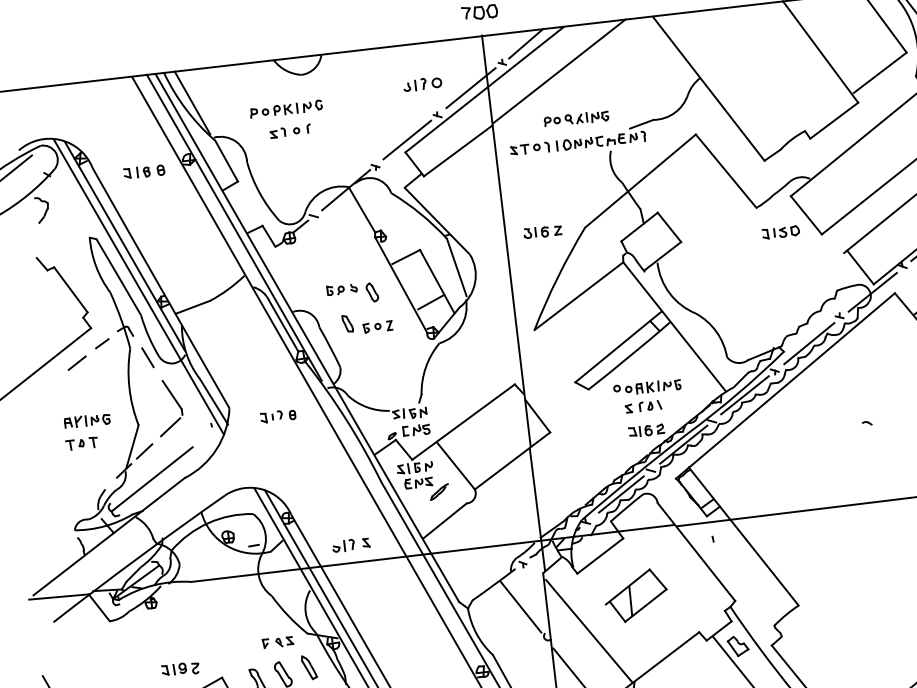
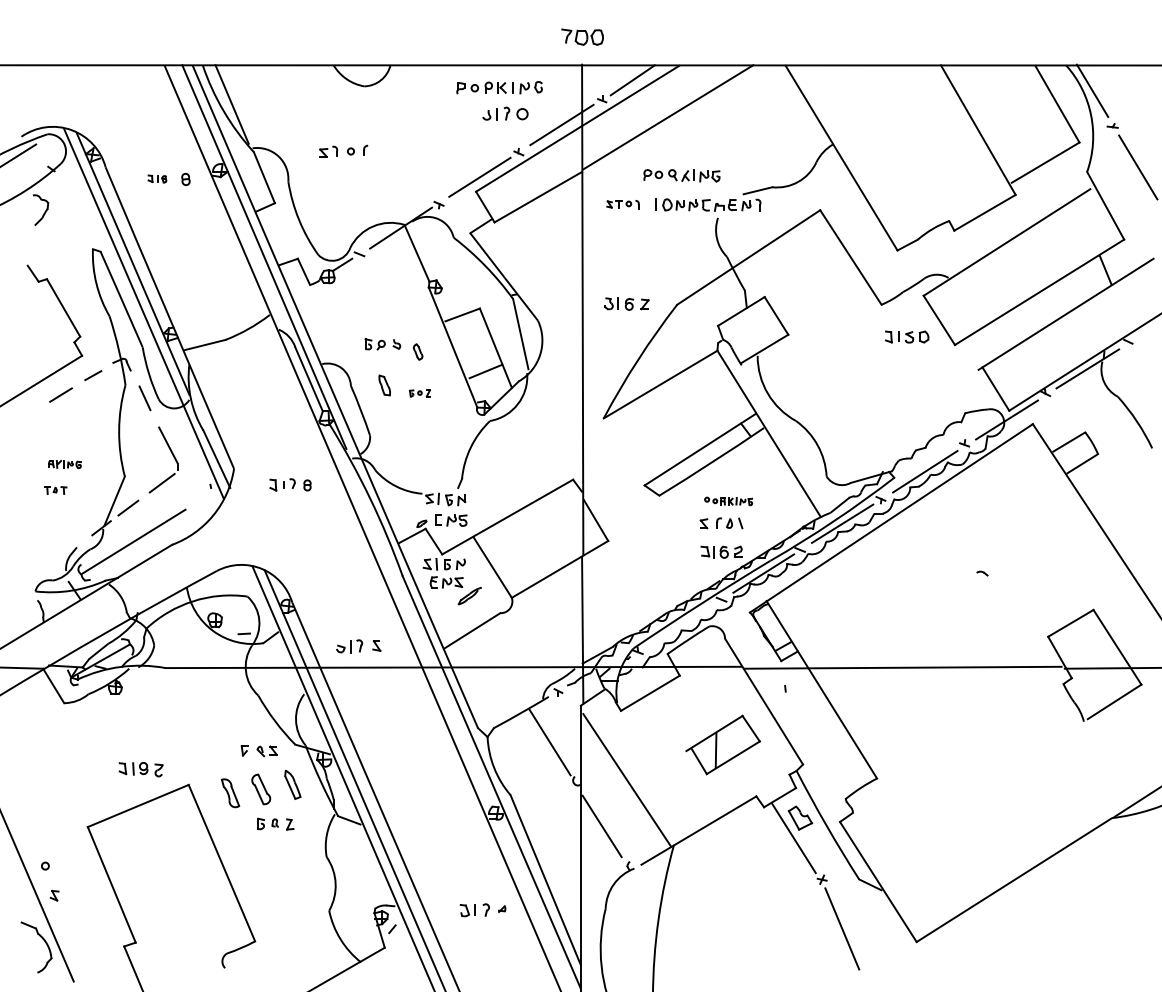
part: (286, 109) -> (499, 87), moved
part: (529, 148) -> (622, 204), size x0.7
part: (137, 172) -> (157, 178), size x0.6
part: (372, 291) -> (418, 351), size x0.7
part: (377, 327) -> (419, 393), size x0.6
part: (647, 387) -> (728, 501), size x0.6
part: (86, 421) -> (64, 464), size x0.6
part: (81, 443) -> (55, 490), size x0.6
line: (621, 494) -> (683, 623), removed
part: (635, 595) -> (722, 744), moved

